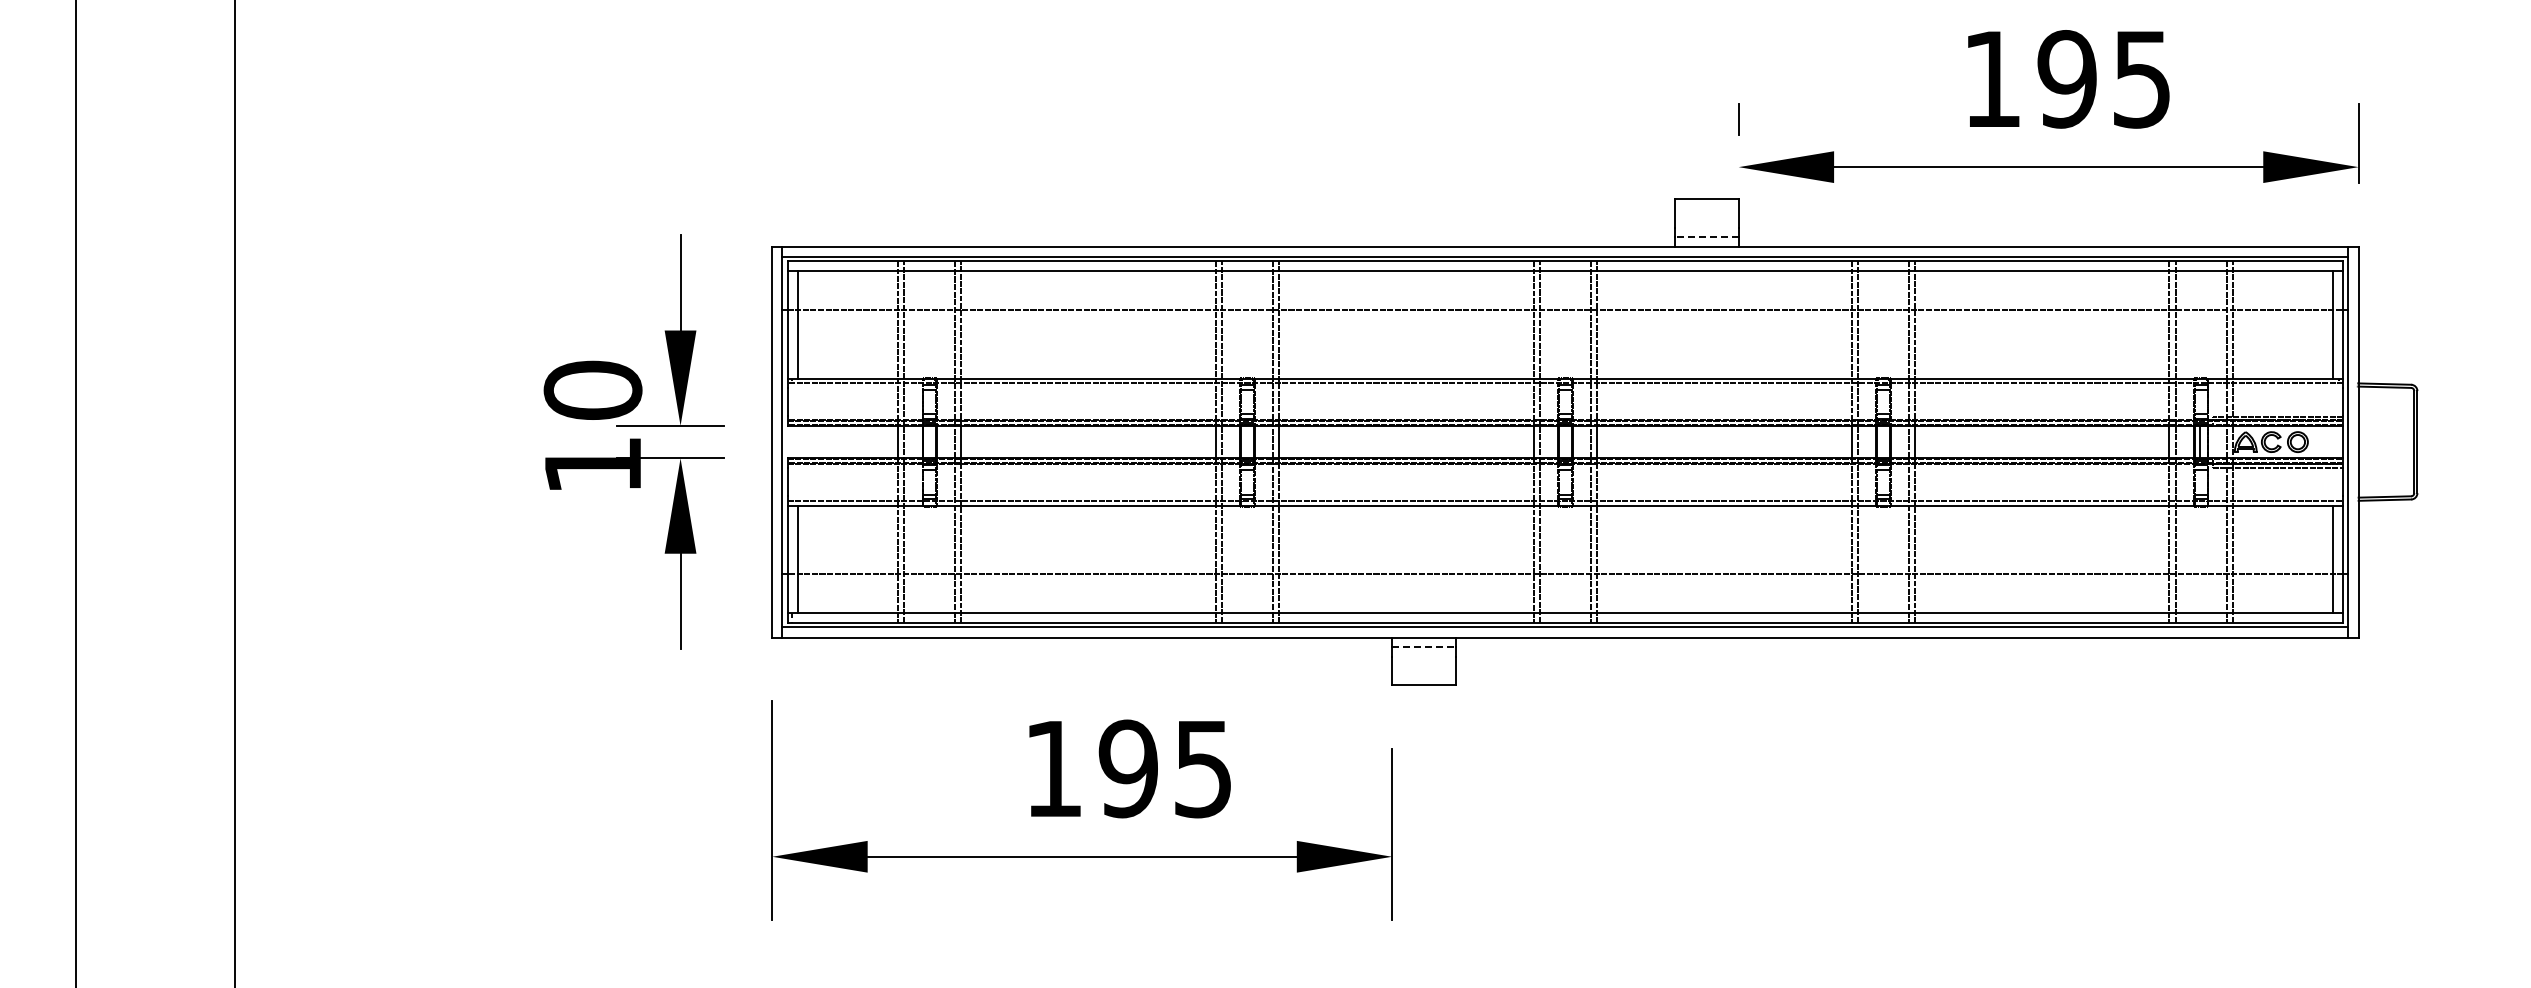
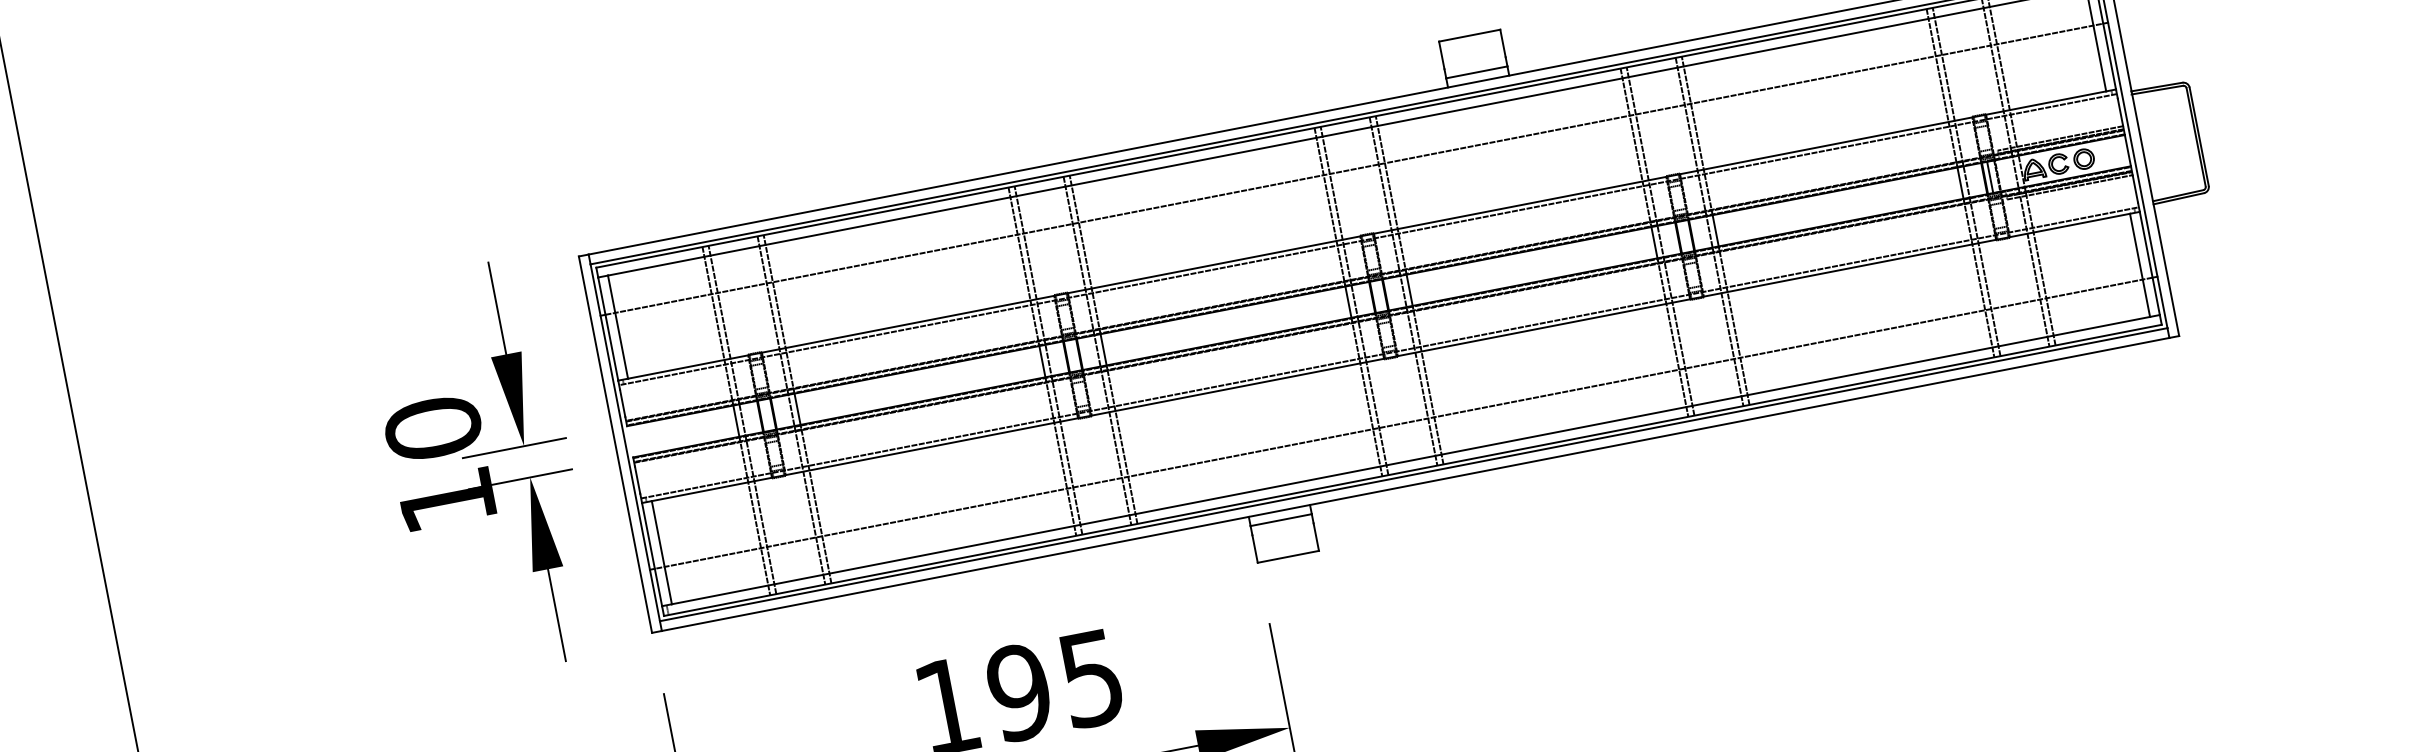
line: (1706, 237) -> (1476, 72), dashed -> solid
line: (1424, 647) -> (1281, 520), dashed -> solid

